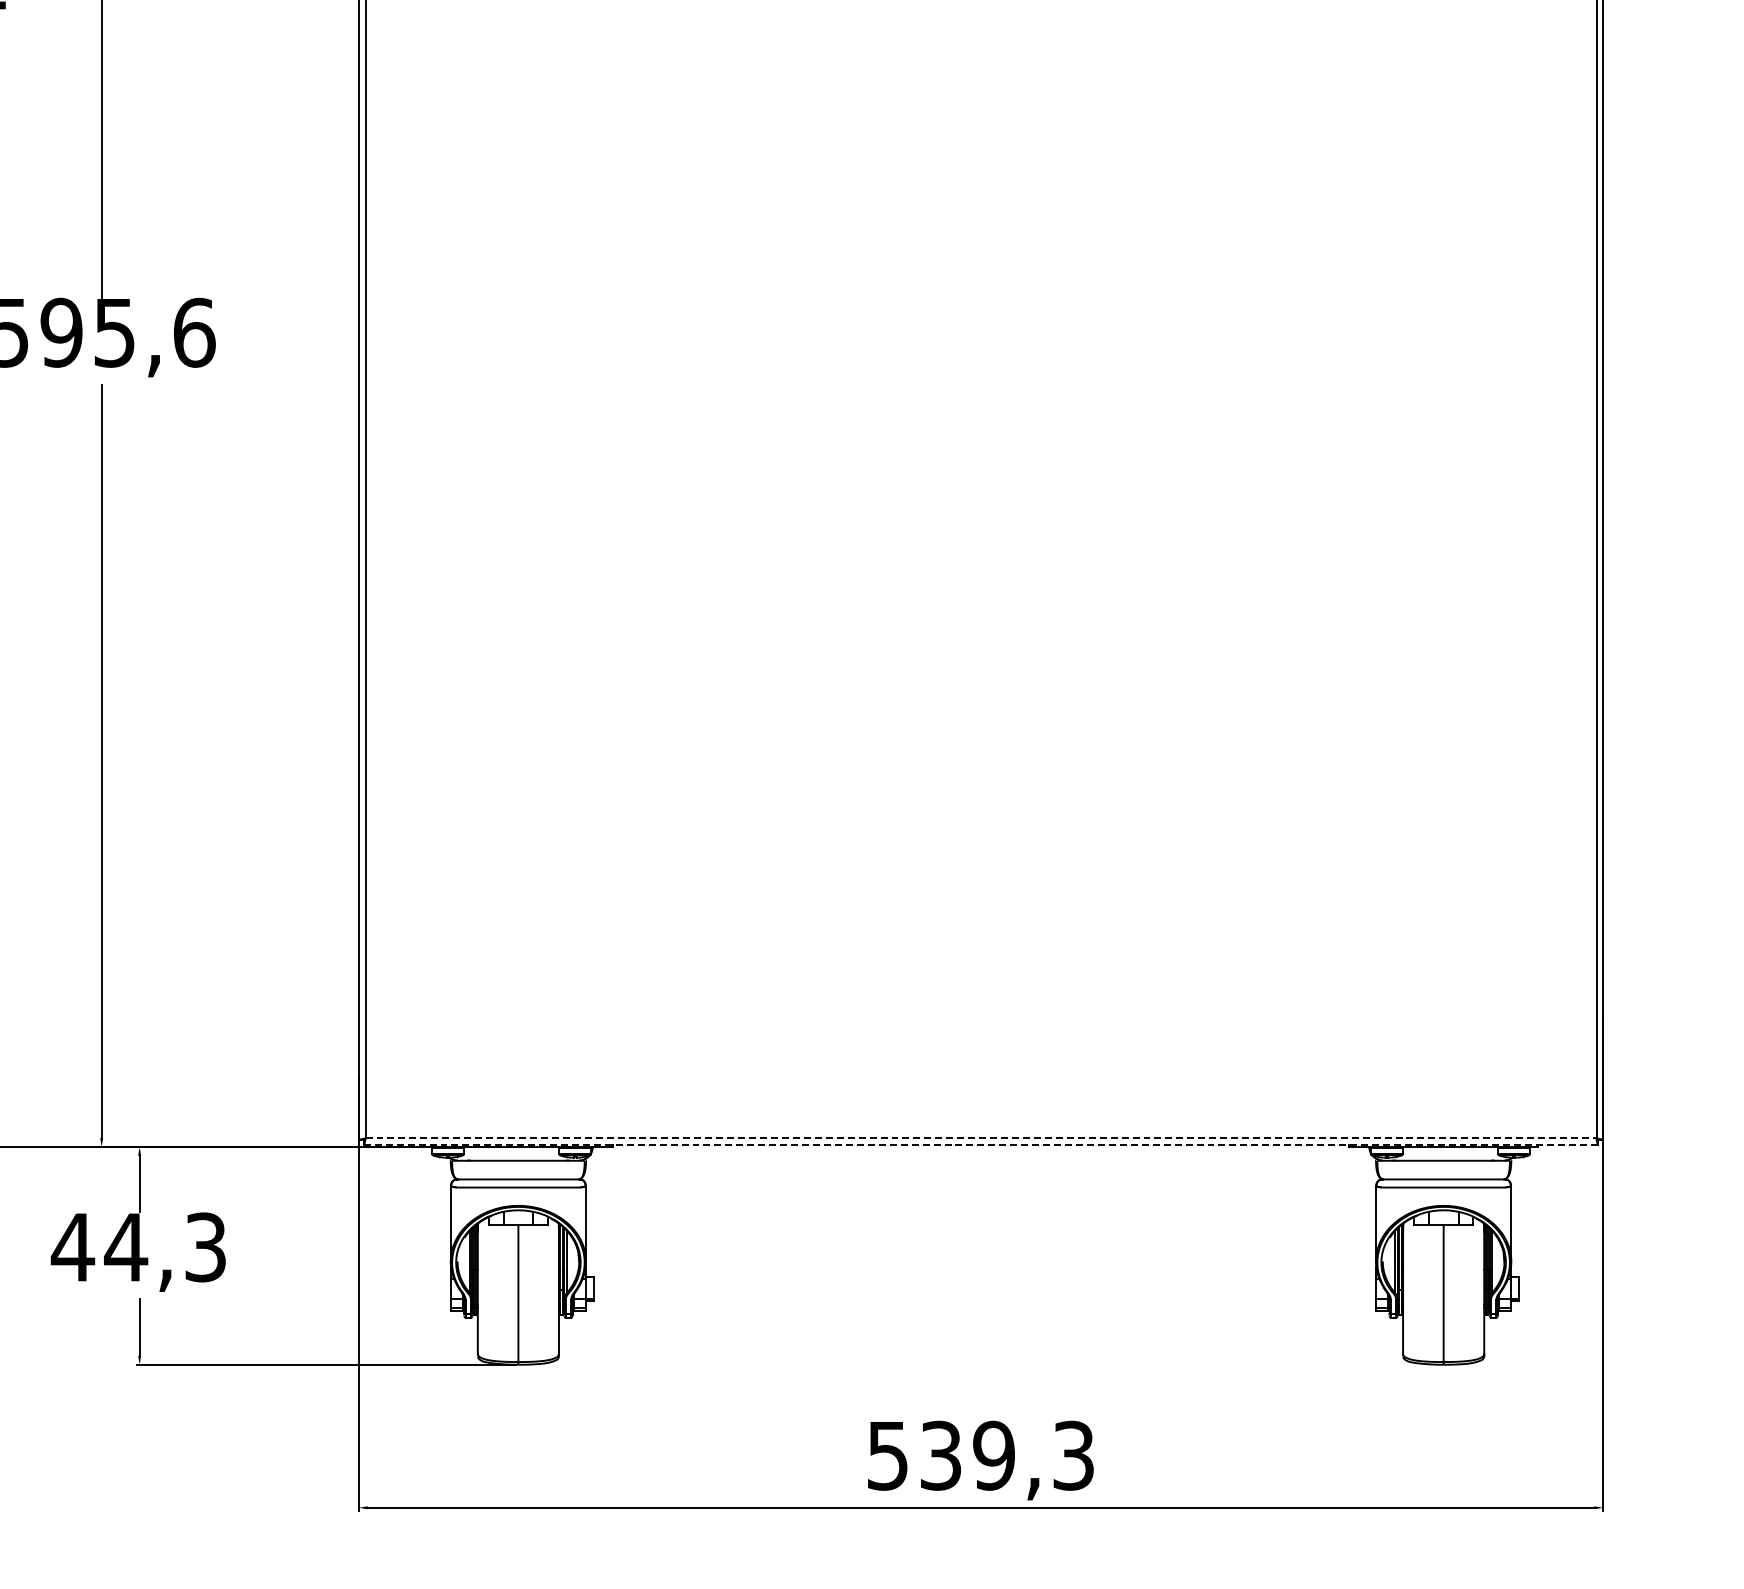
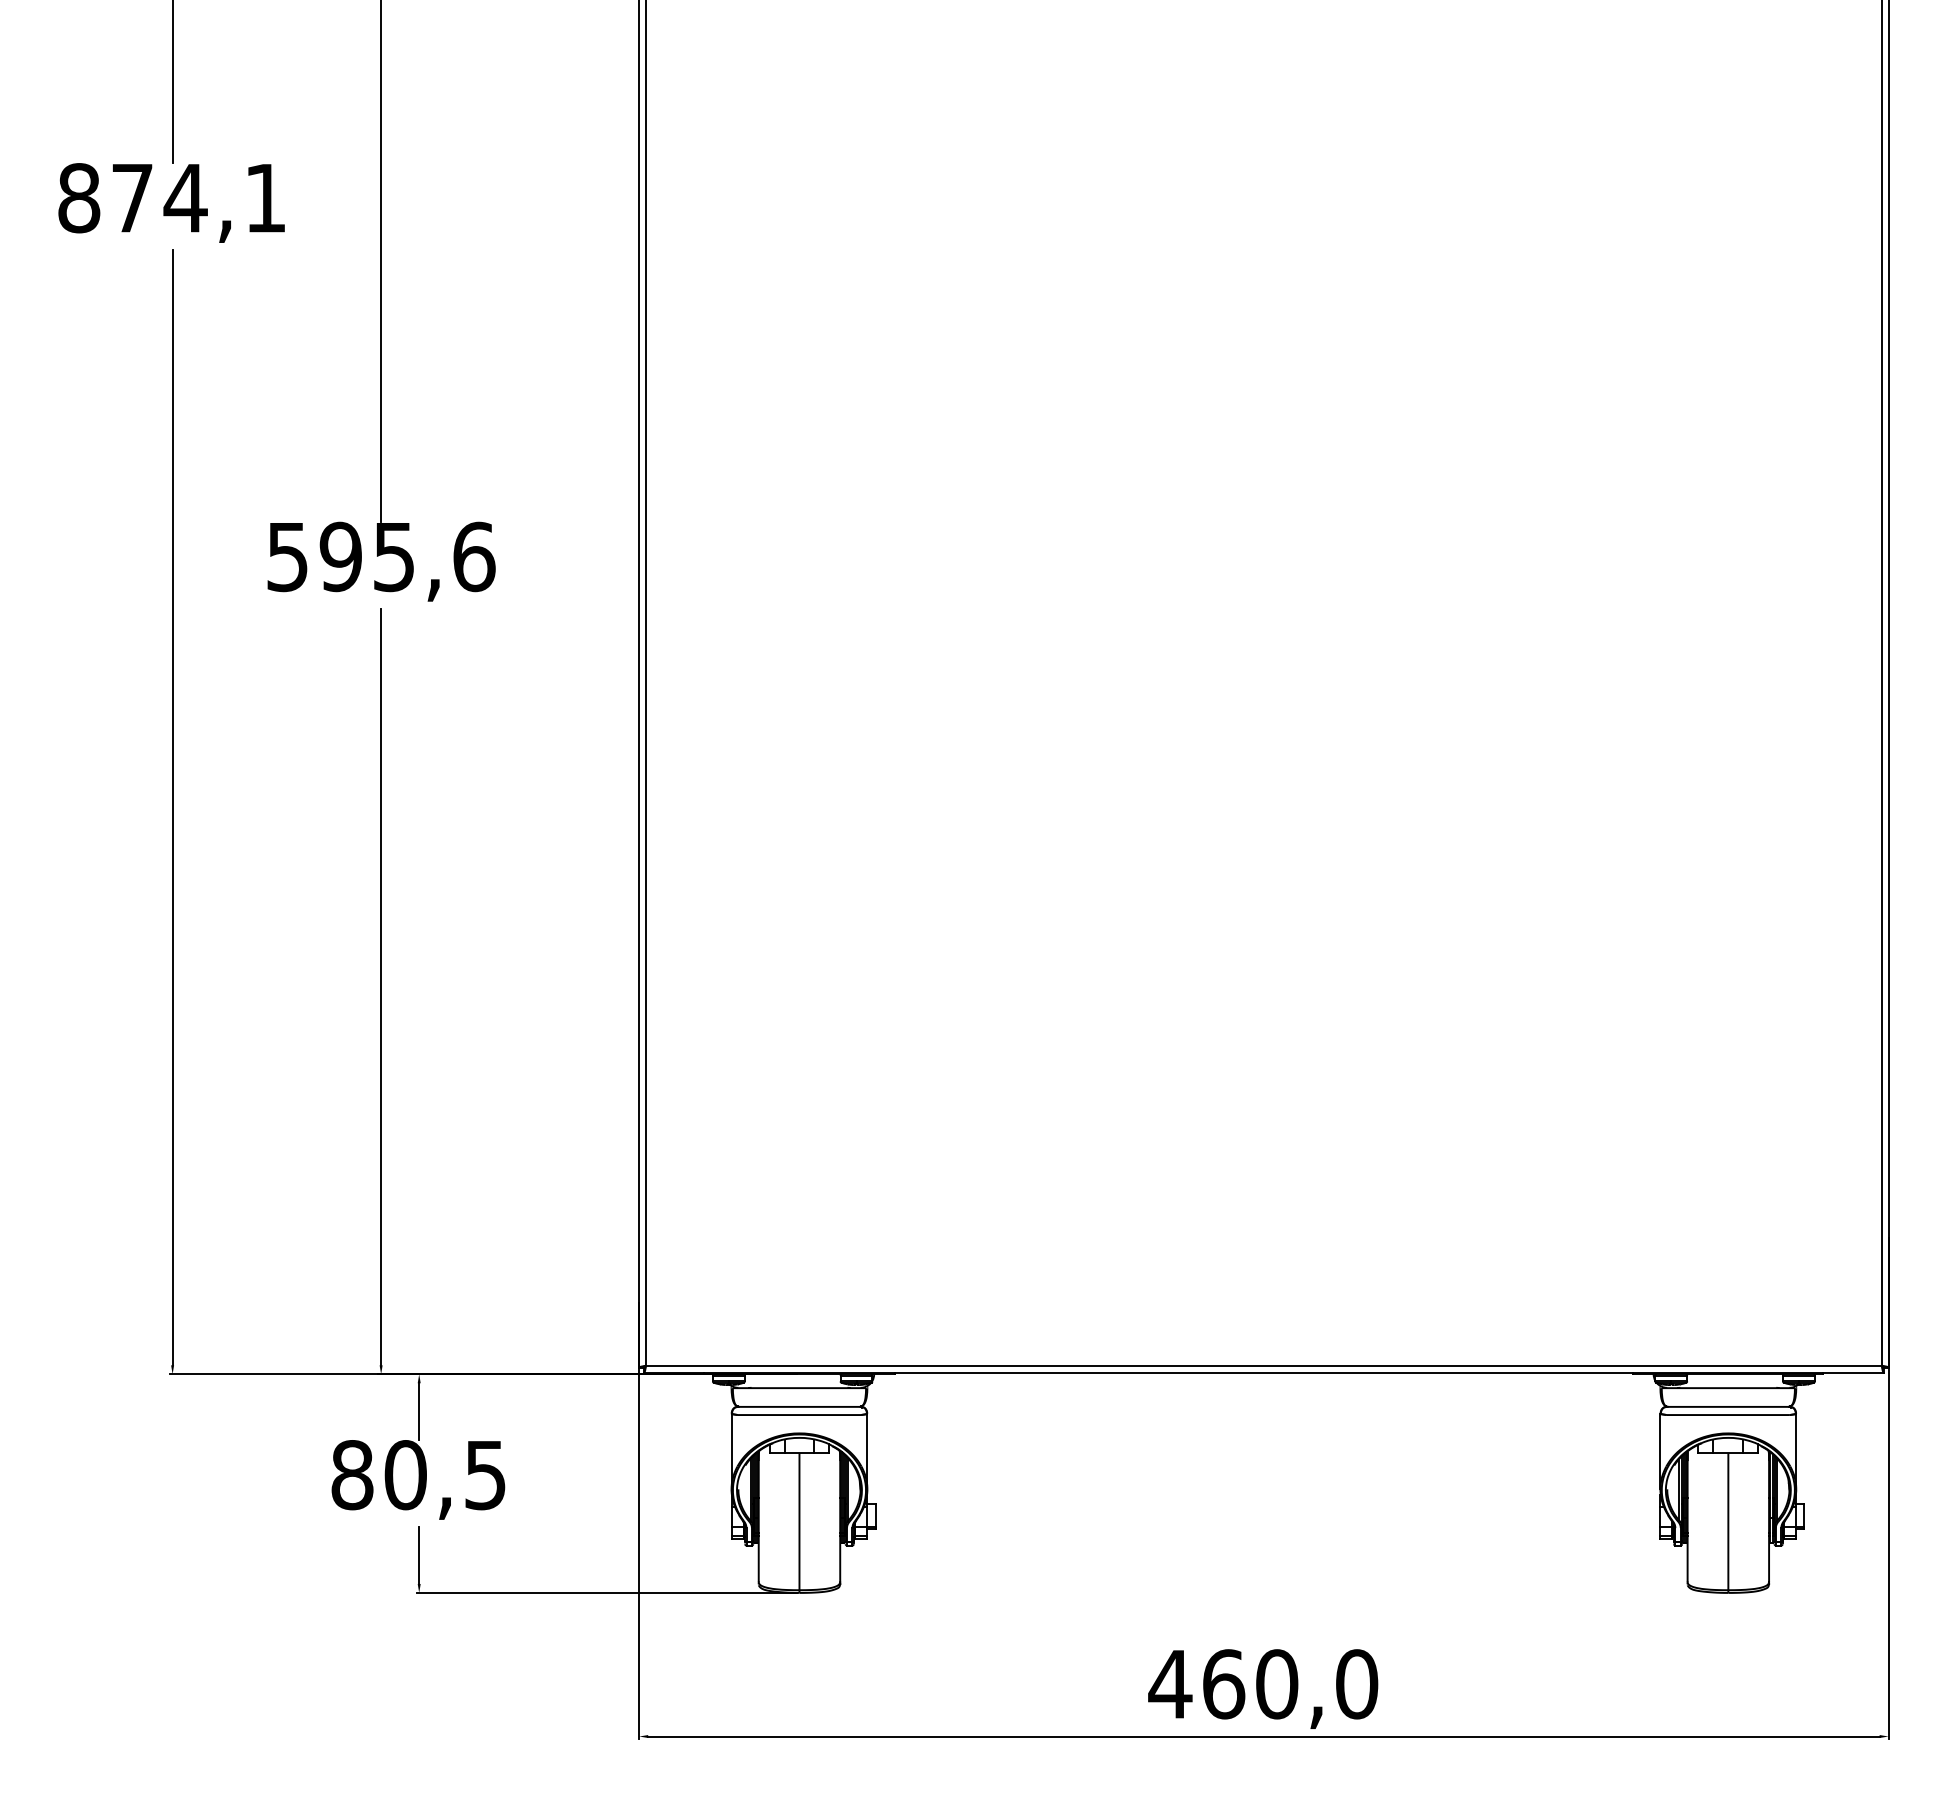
line: (980, 1138) -> (1263, 1365), dashed -> solid
line: (980, 1145) -> (1263, 1372), dashed -> solid
text: (137, 1247) -> (417, 1475), 44,3 -> 80,5
text: (980, 1455) -> (1263, 1684), 539,3 -> 460,0

